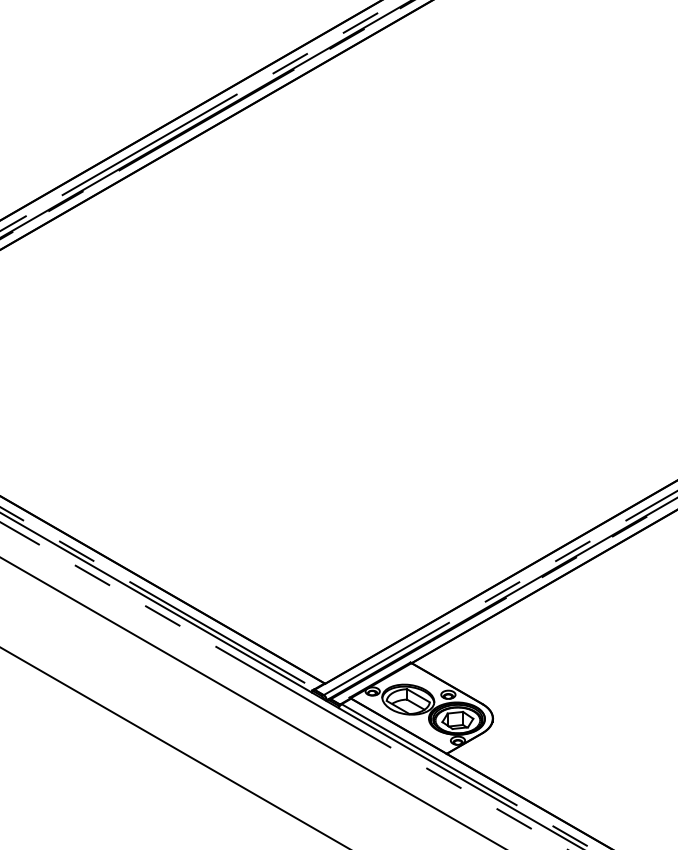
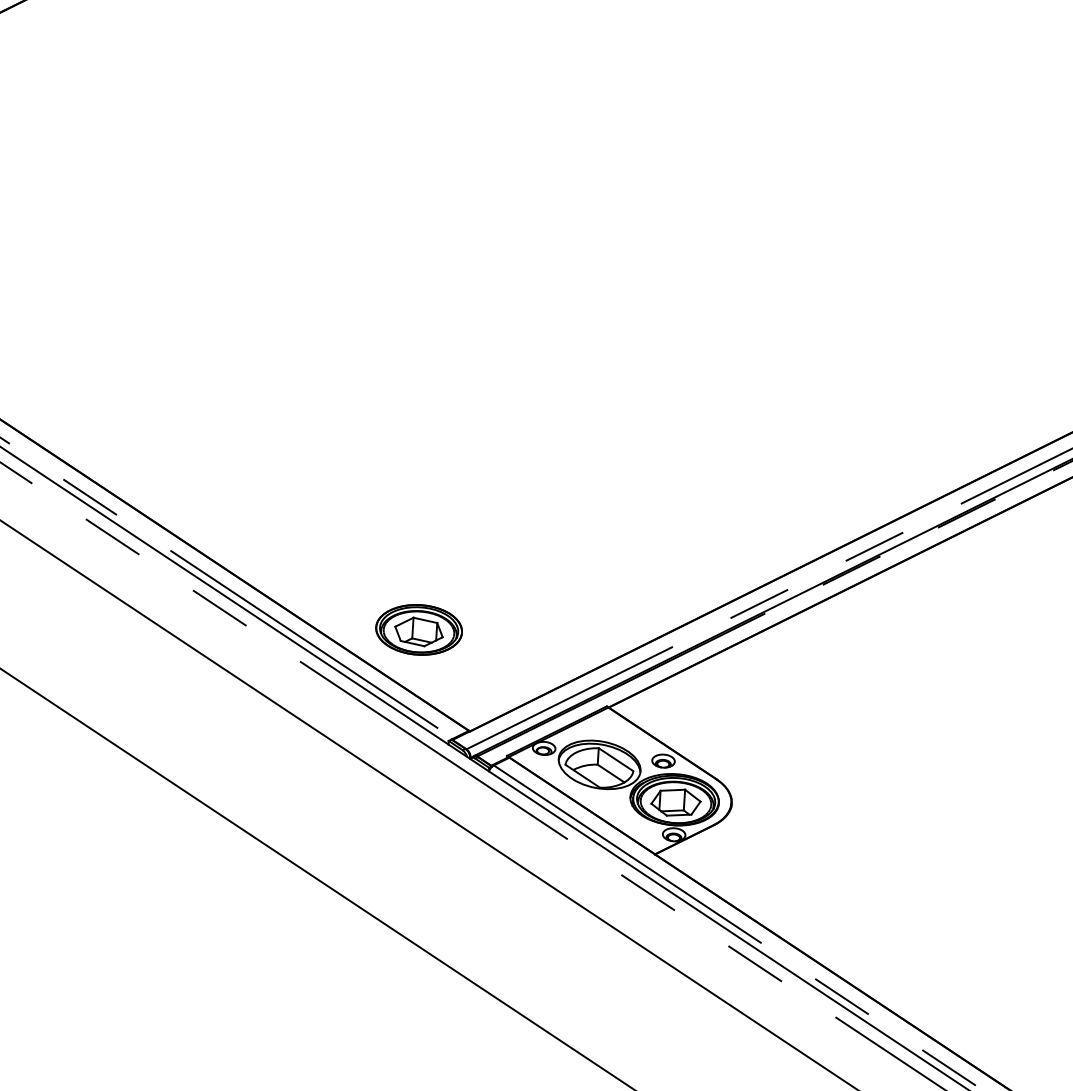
part: (289, 621) -> (419, 629), added

